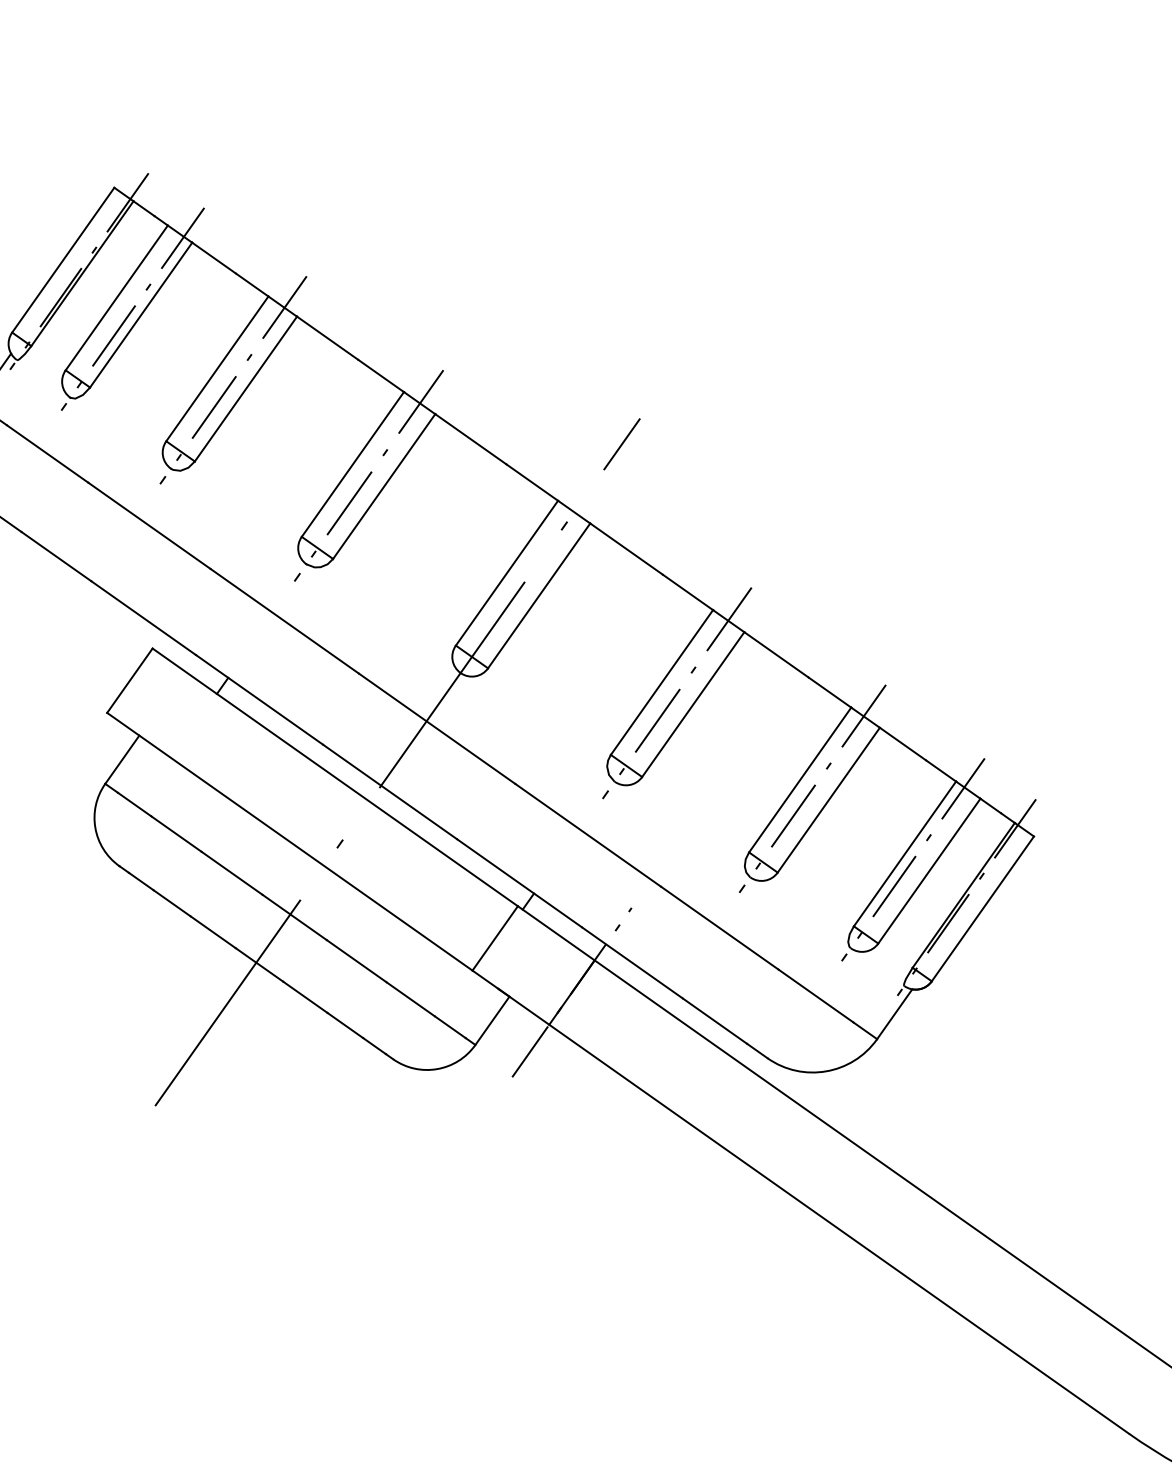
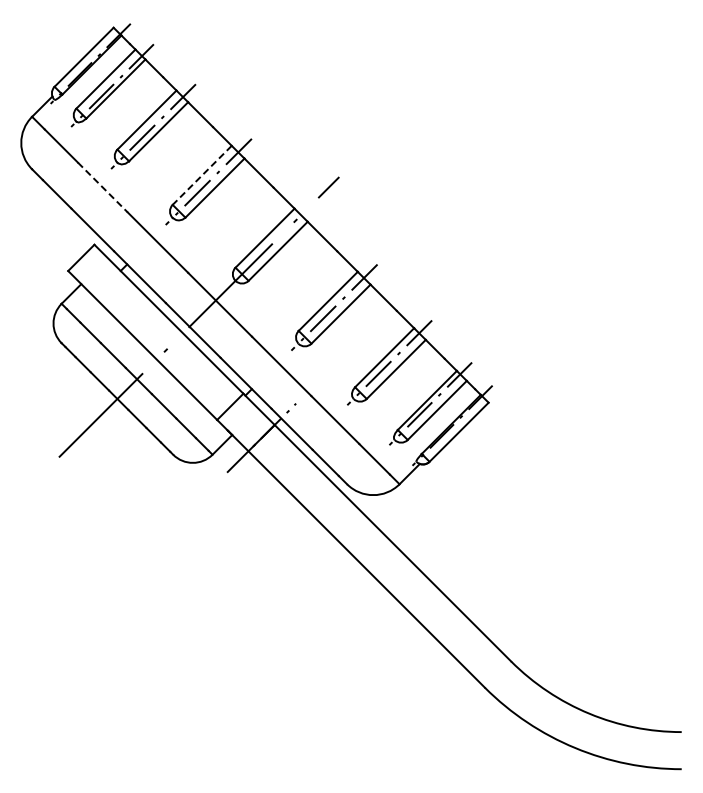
line: (353, 464) -> (202, 175), solid -> dashed
line: (150, 525) -> (103, 187), solid -> dashed

